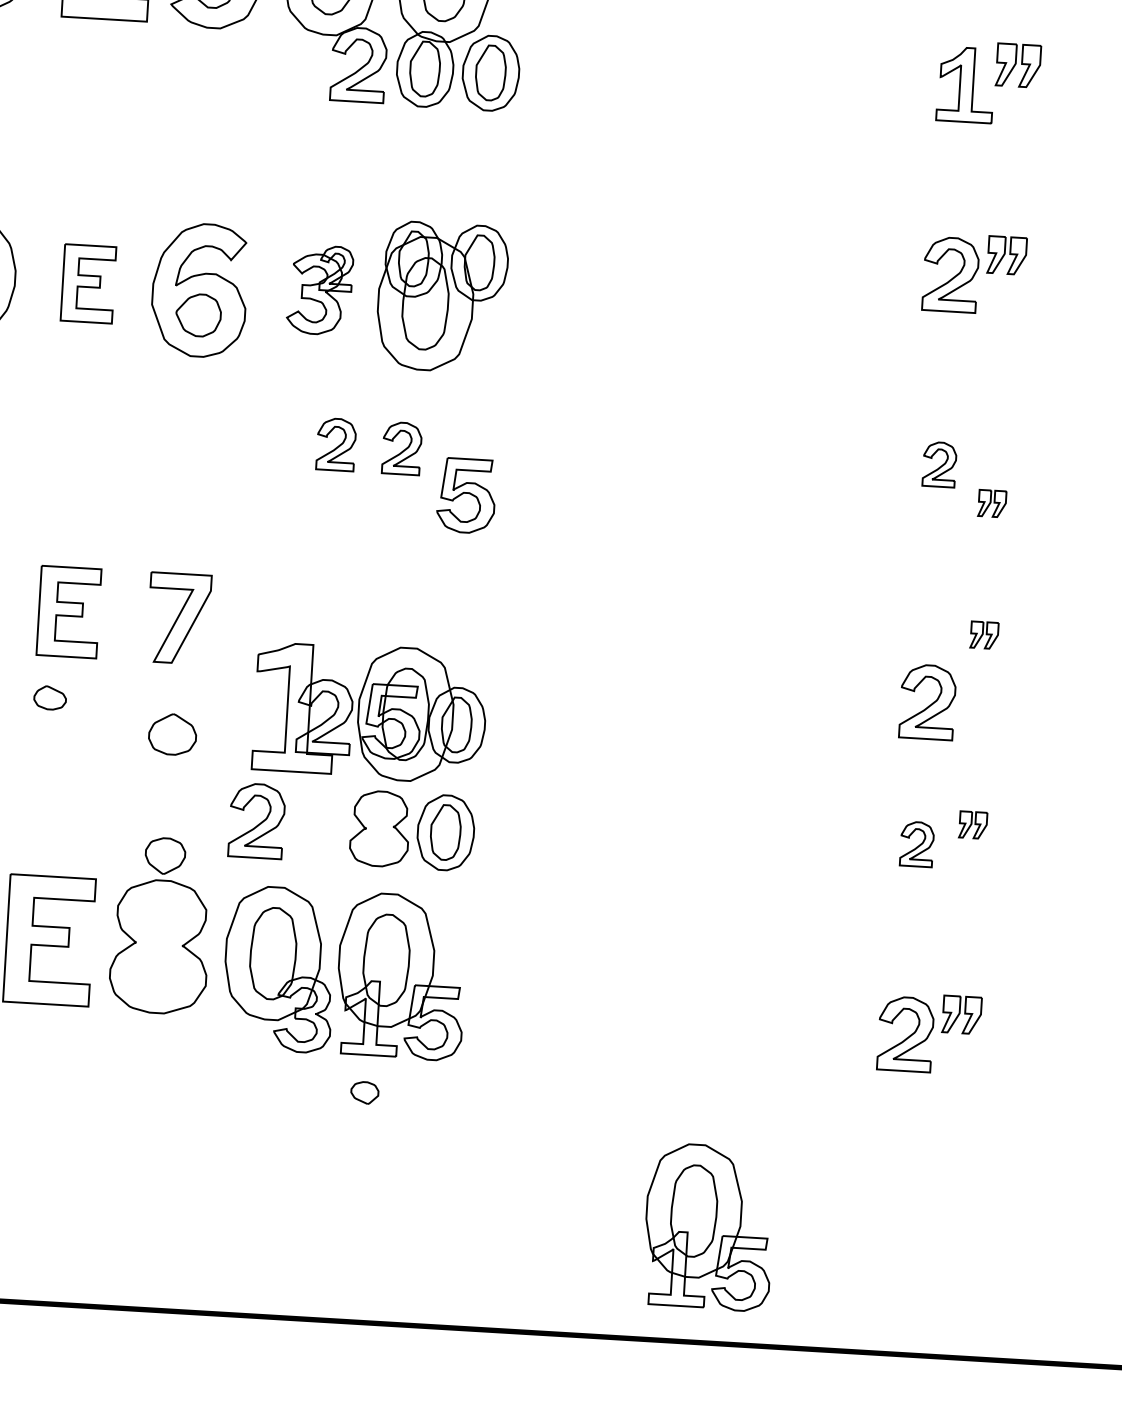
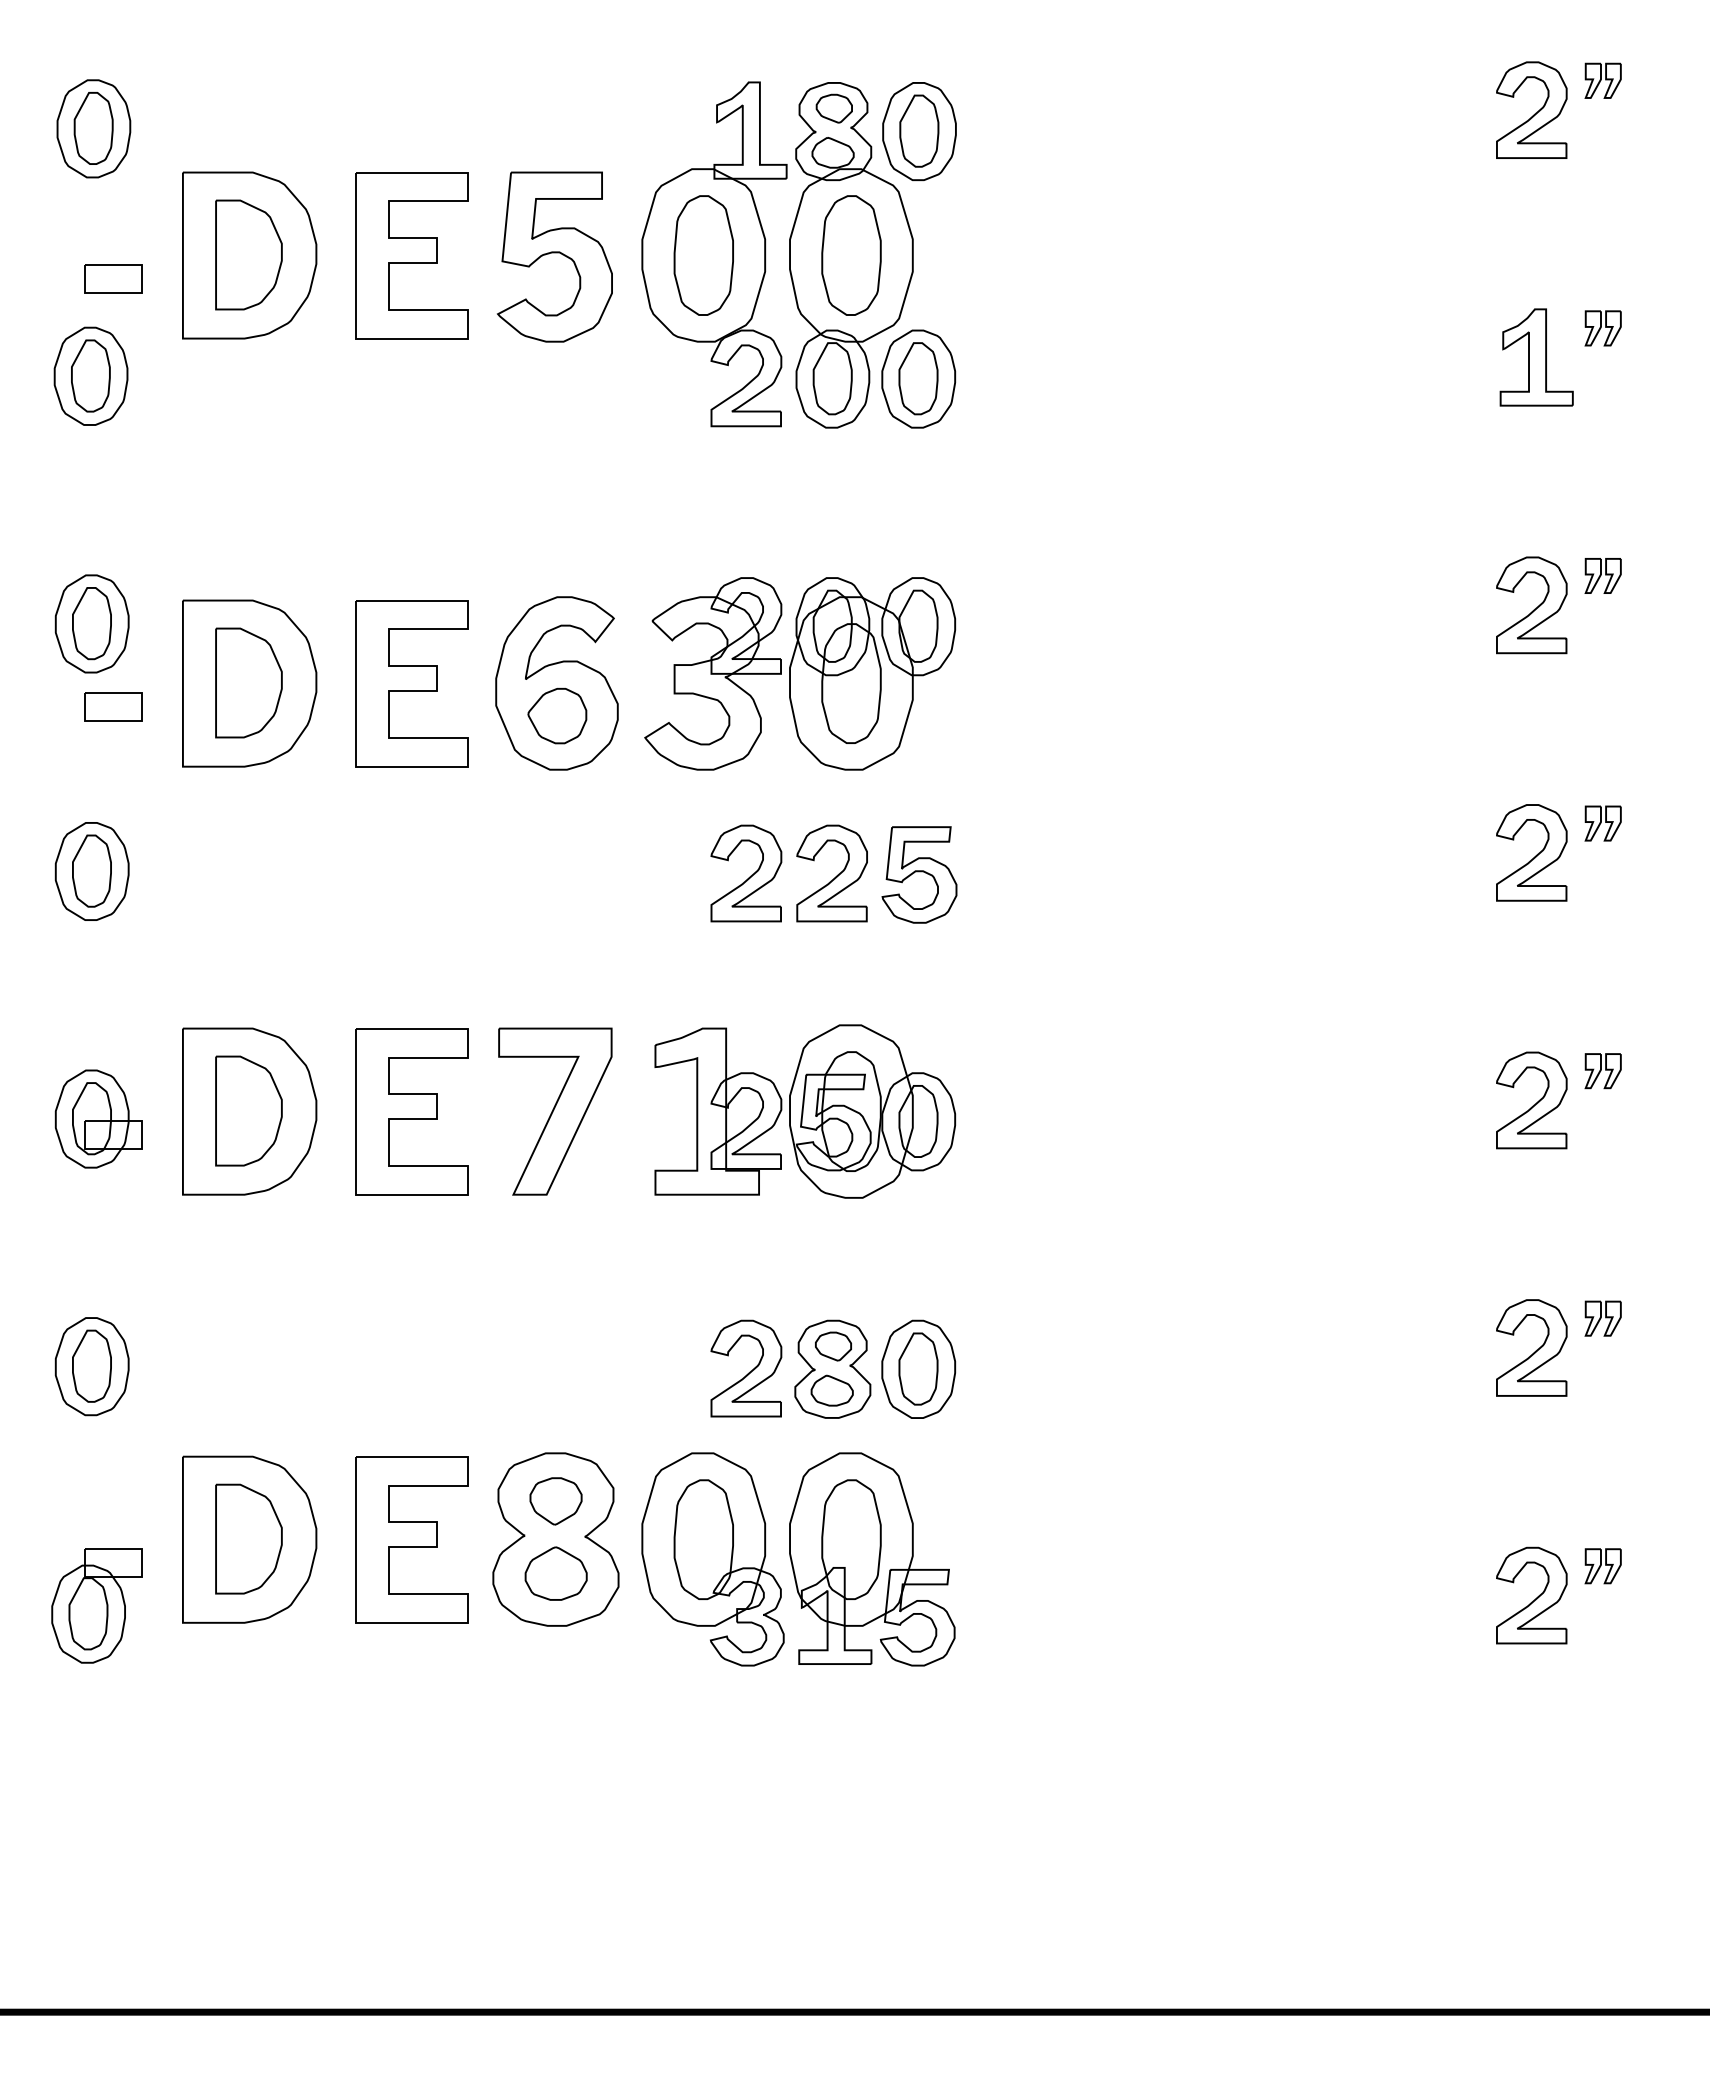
part: (1017, 65) -> (1602, 328), size x0.62
part: (1006, 255) -> (1602, 575), size x0.71
part: (88, 283) -> (411, 683), size x1.67
part: (320, 289) -> (713, 673), size x1.67
part: (336, 444) -> (746, 873), size x1.43
part: (401, 448) -> (831, 873), size x1.43
part: (939, 464) -> (1531, 852), size x1.67
part: (466, 495) -> (919, 874), moved
part: (991, 503) -> (1602, 823), moved
part: (68, 611) -> (411, 1111), size x1.43
part: (179, 618) -> (555, 1111), size x1.43
part: (49, 697) -> (831, 1390), moved
part: (927, 702) -> (1531, 1100), moved
part: (370, 712) -> (805, 1111), moved
part: (172, 734) -> (555, 1573), moved
part: (257, 820) -> (746, 1368), moved
part: (916, 843) -> (1531, 1347), size x1.67
part: (164, 856) -> (555, 1501), moved
part: (961, 1015) -> (1602, 1566), size x0.71
part: (364, 1092) -> (833, 1346), moved
part: (709, 1227) -> (1291, 1861), removed

